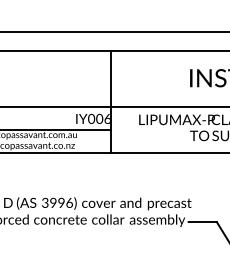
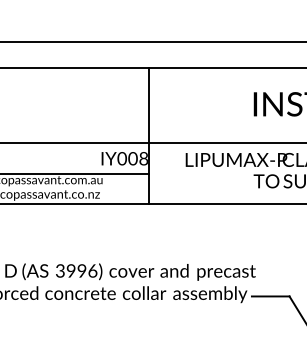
text: (106, 118) -> (142, 158), IY006 -> IY008

